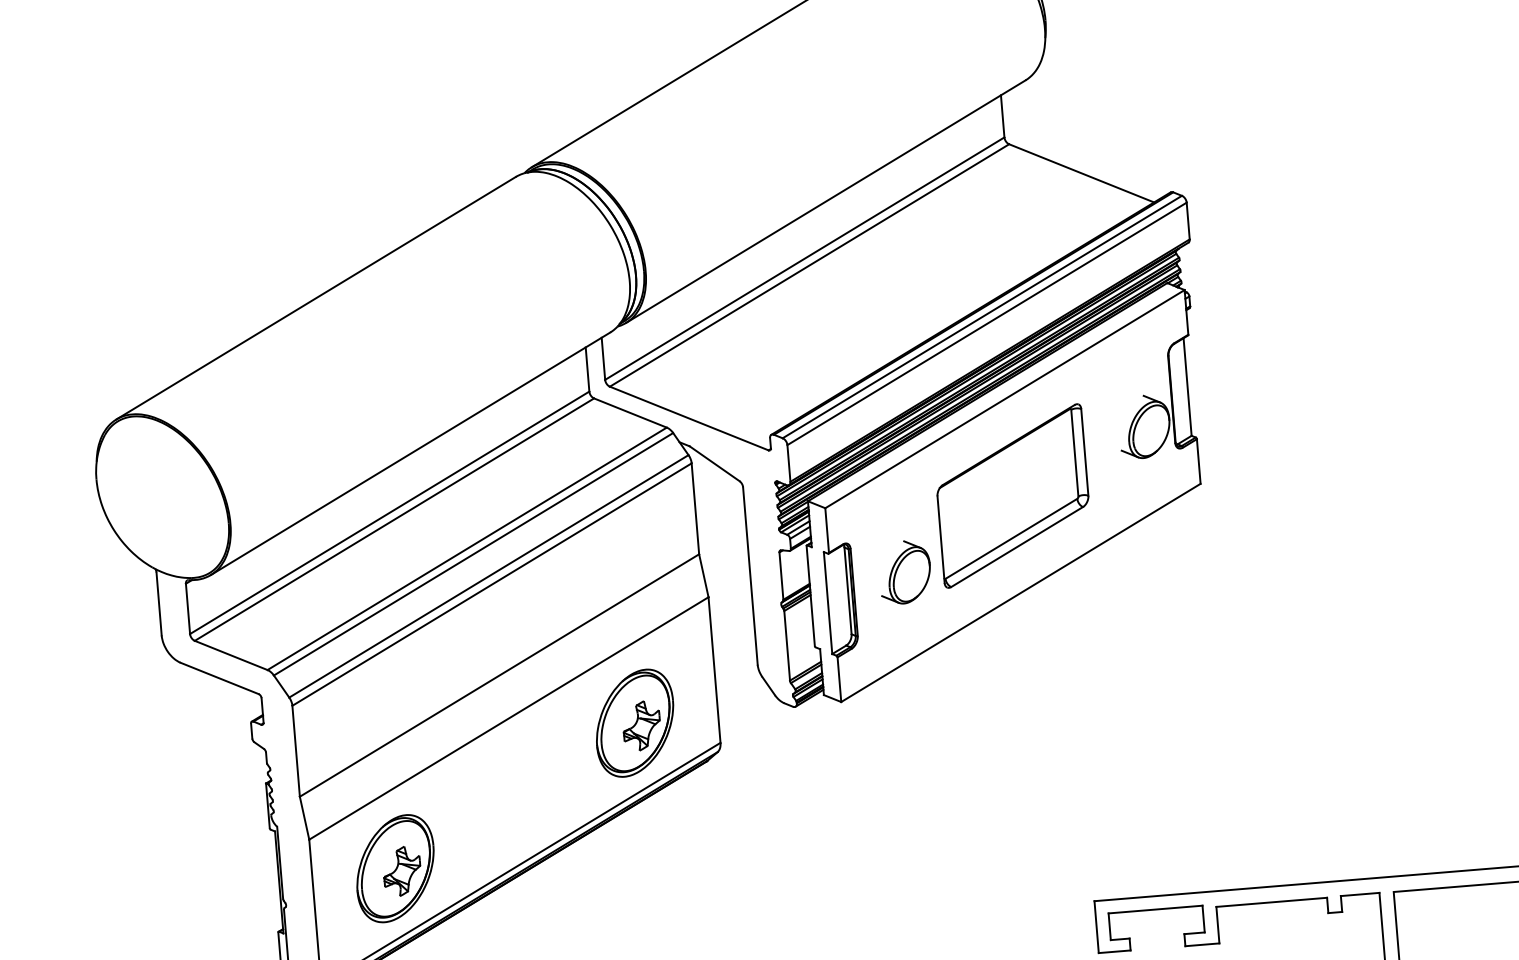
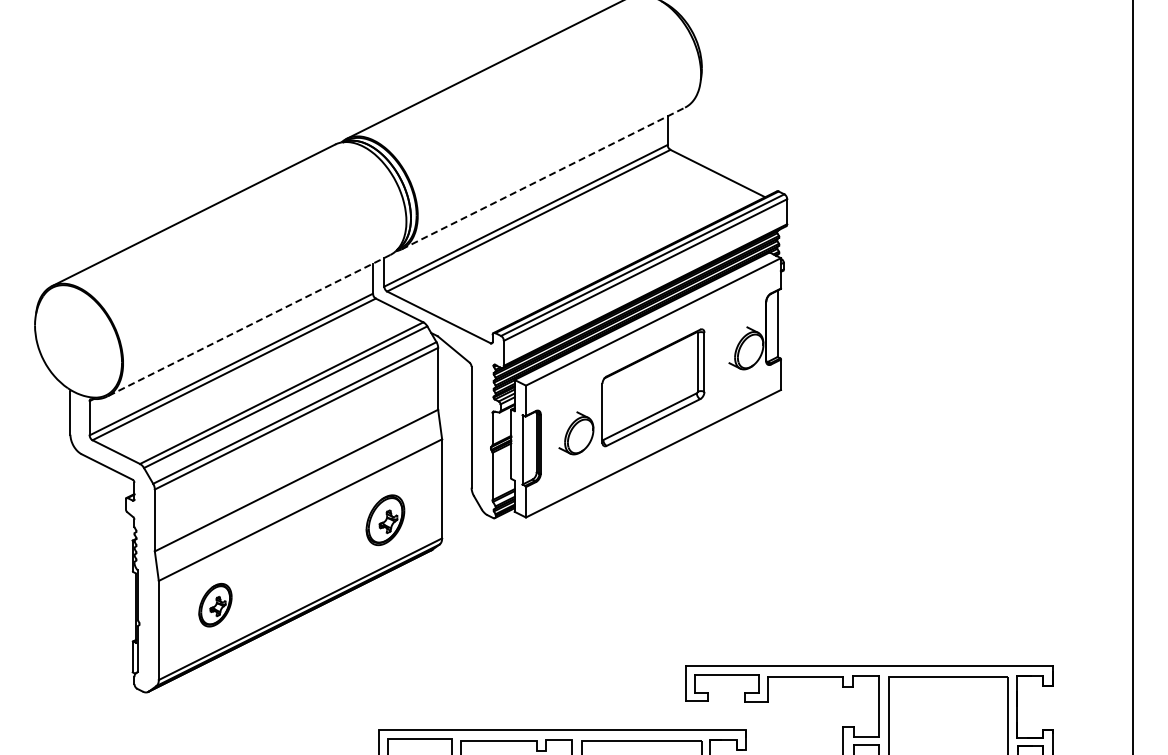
line: (826, 201) -> (543, 178), solid -> dashed
line: (410, 454) -> (248, 326), solid -> dashed
part: (634, 721) -> (385, 519), size x0.7
part: (395, 867) -> (215, 604), size x0.6

